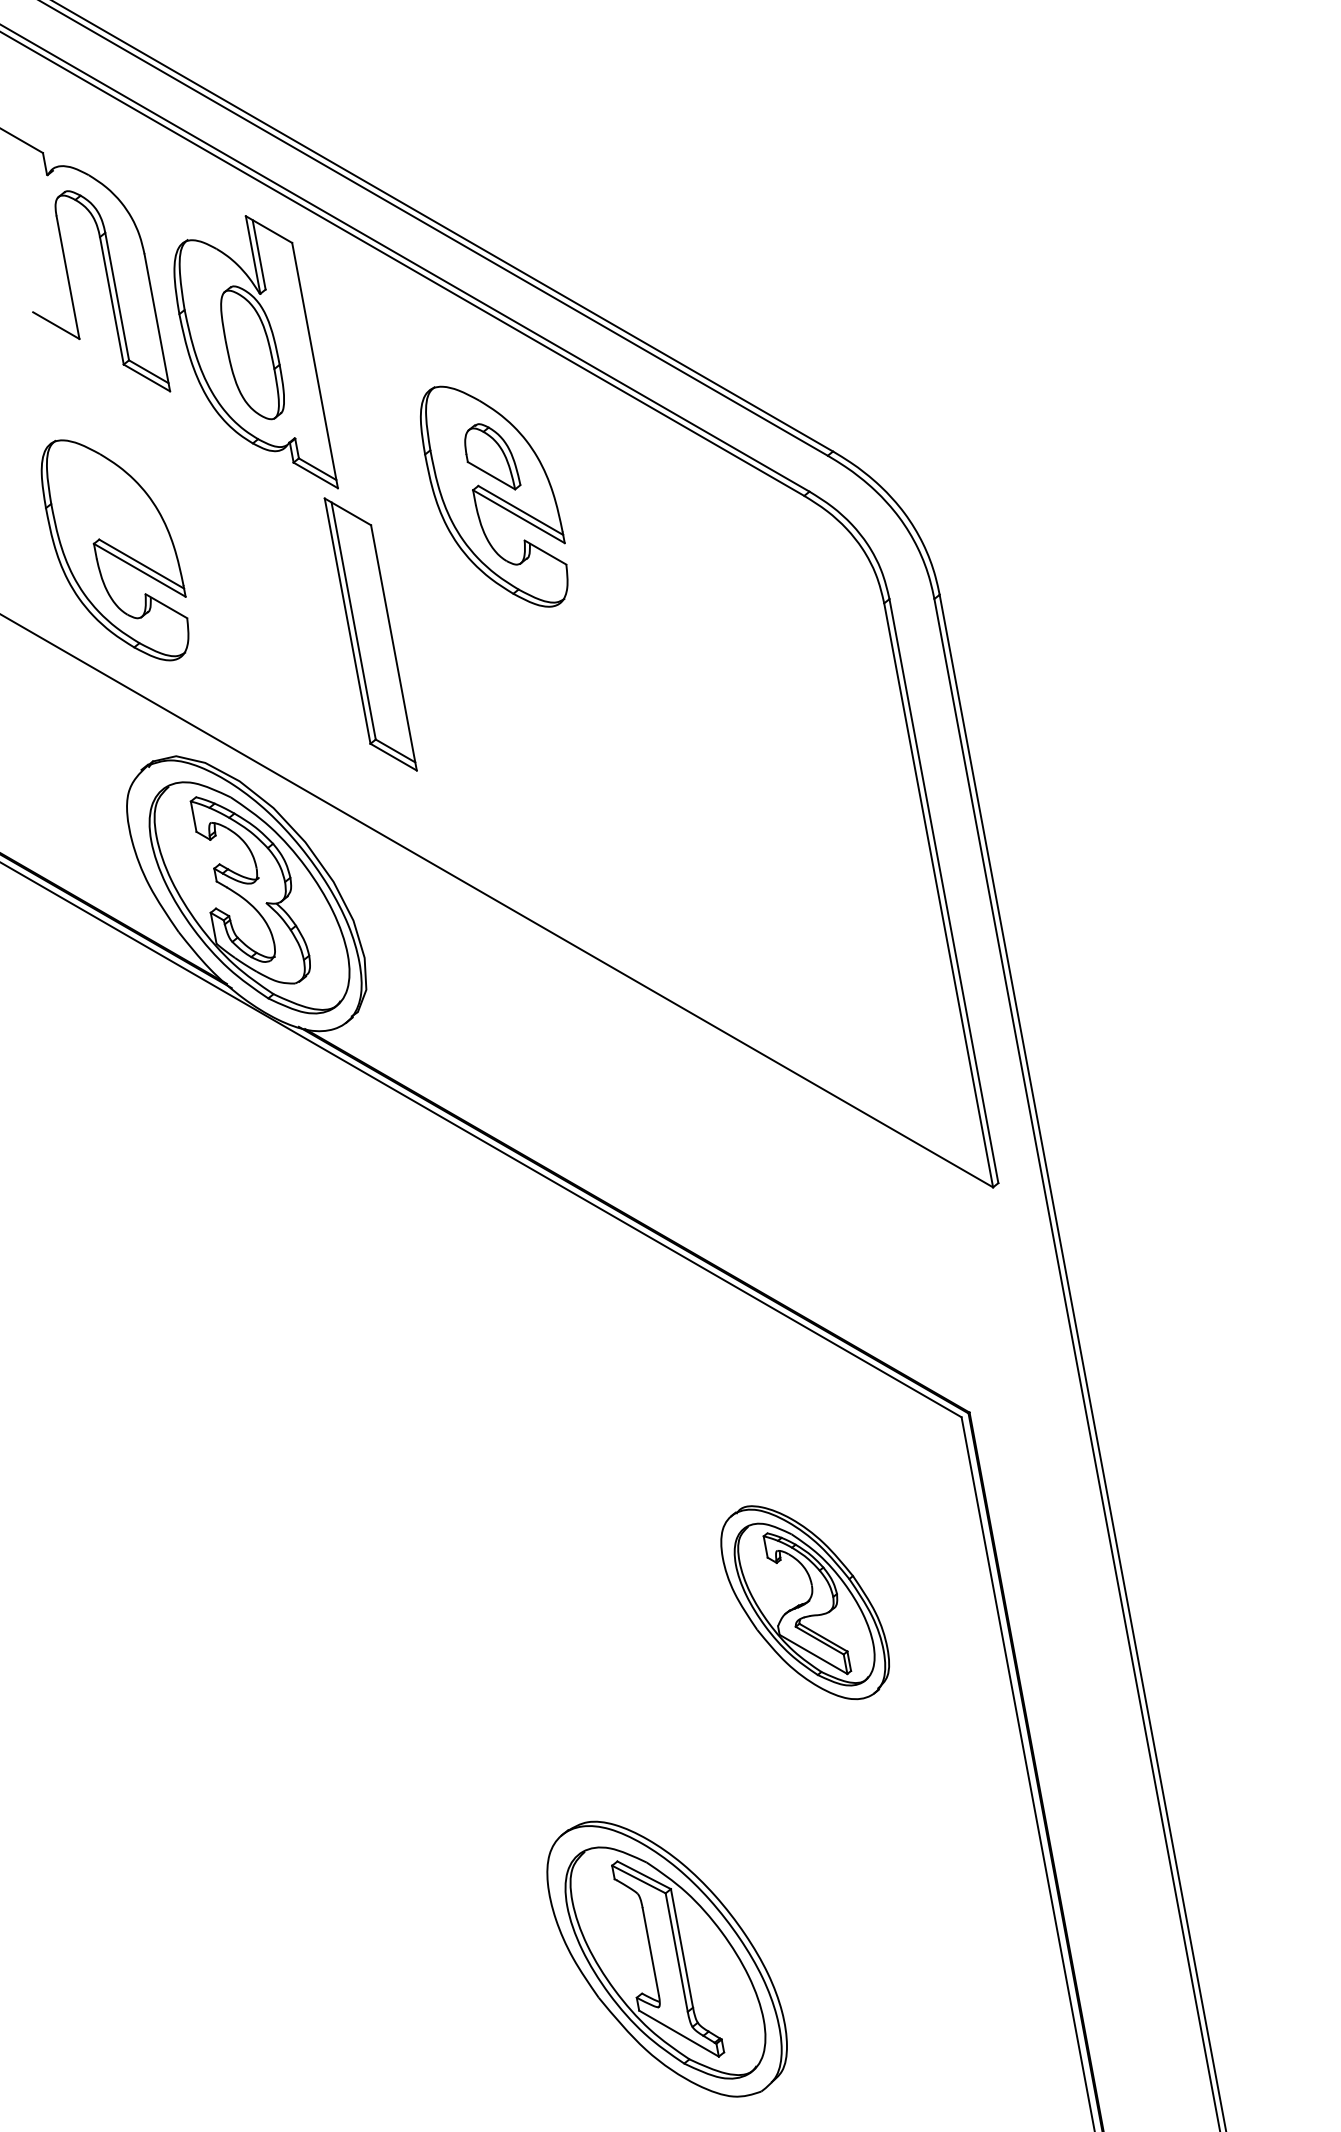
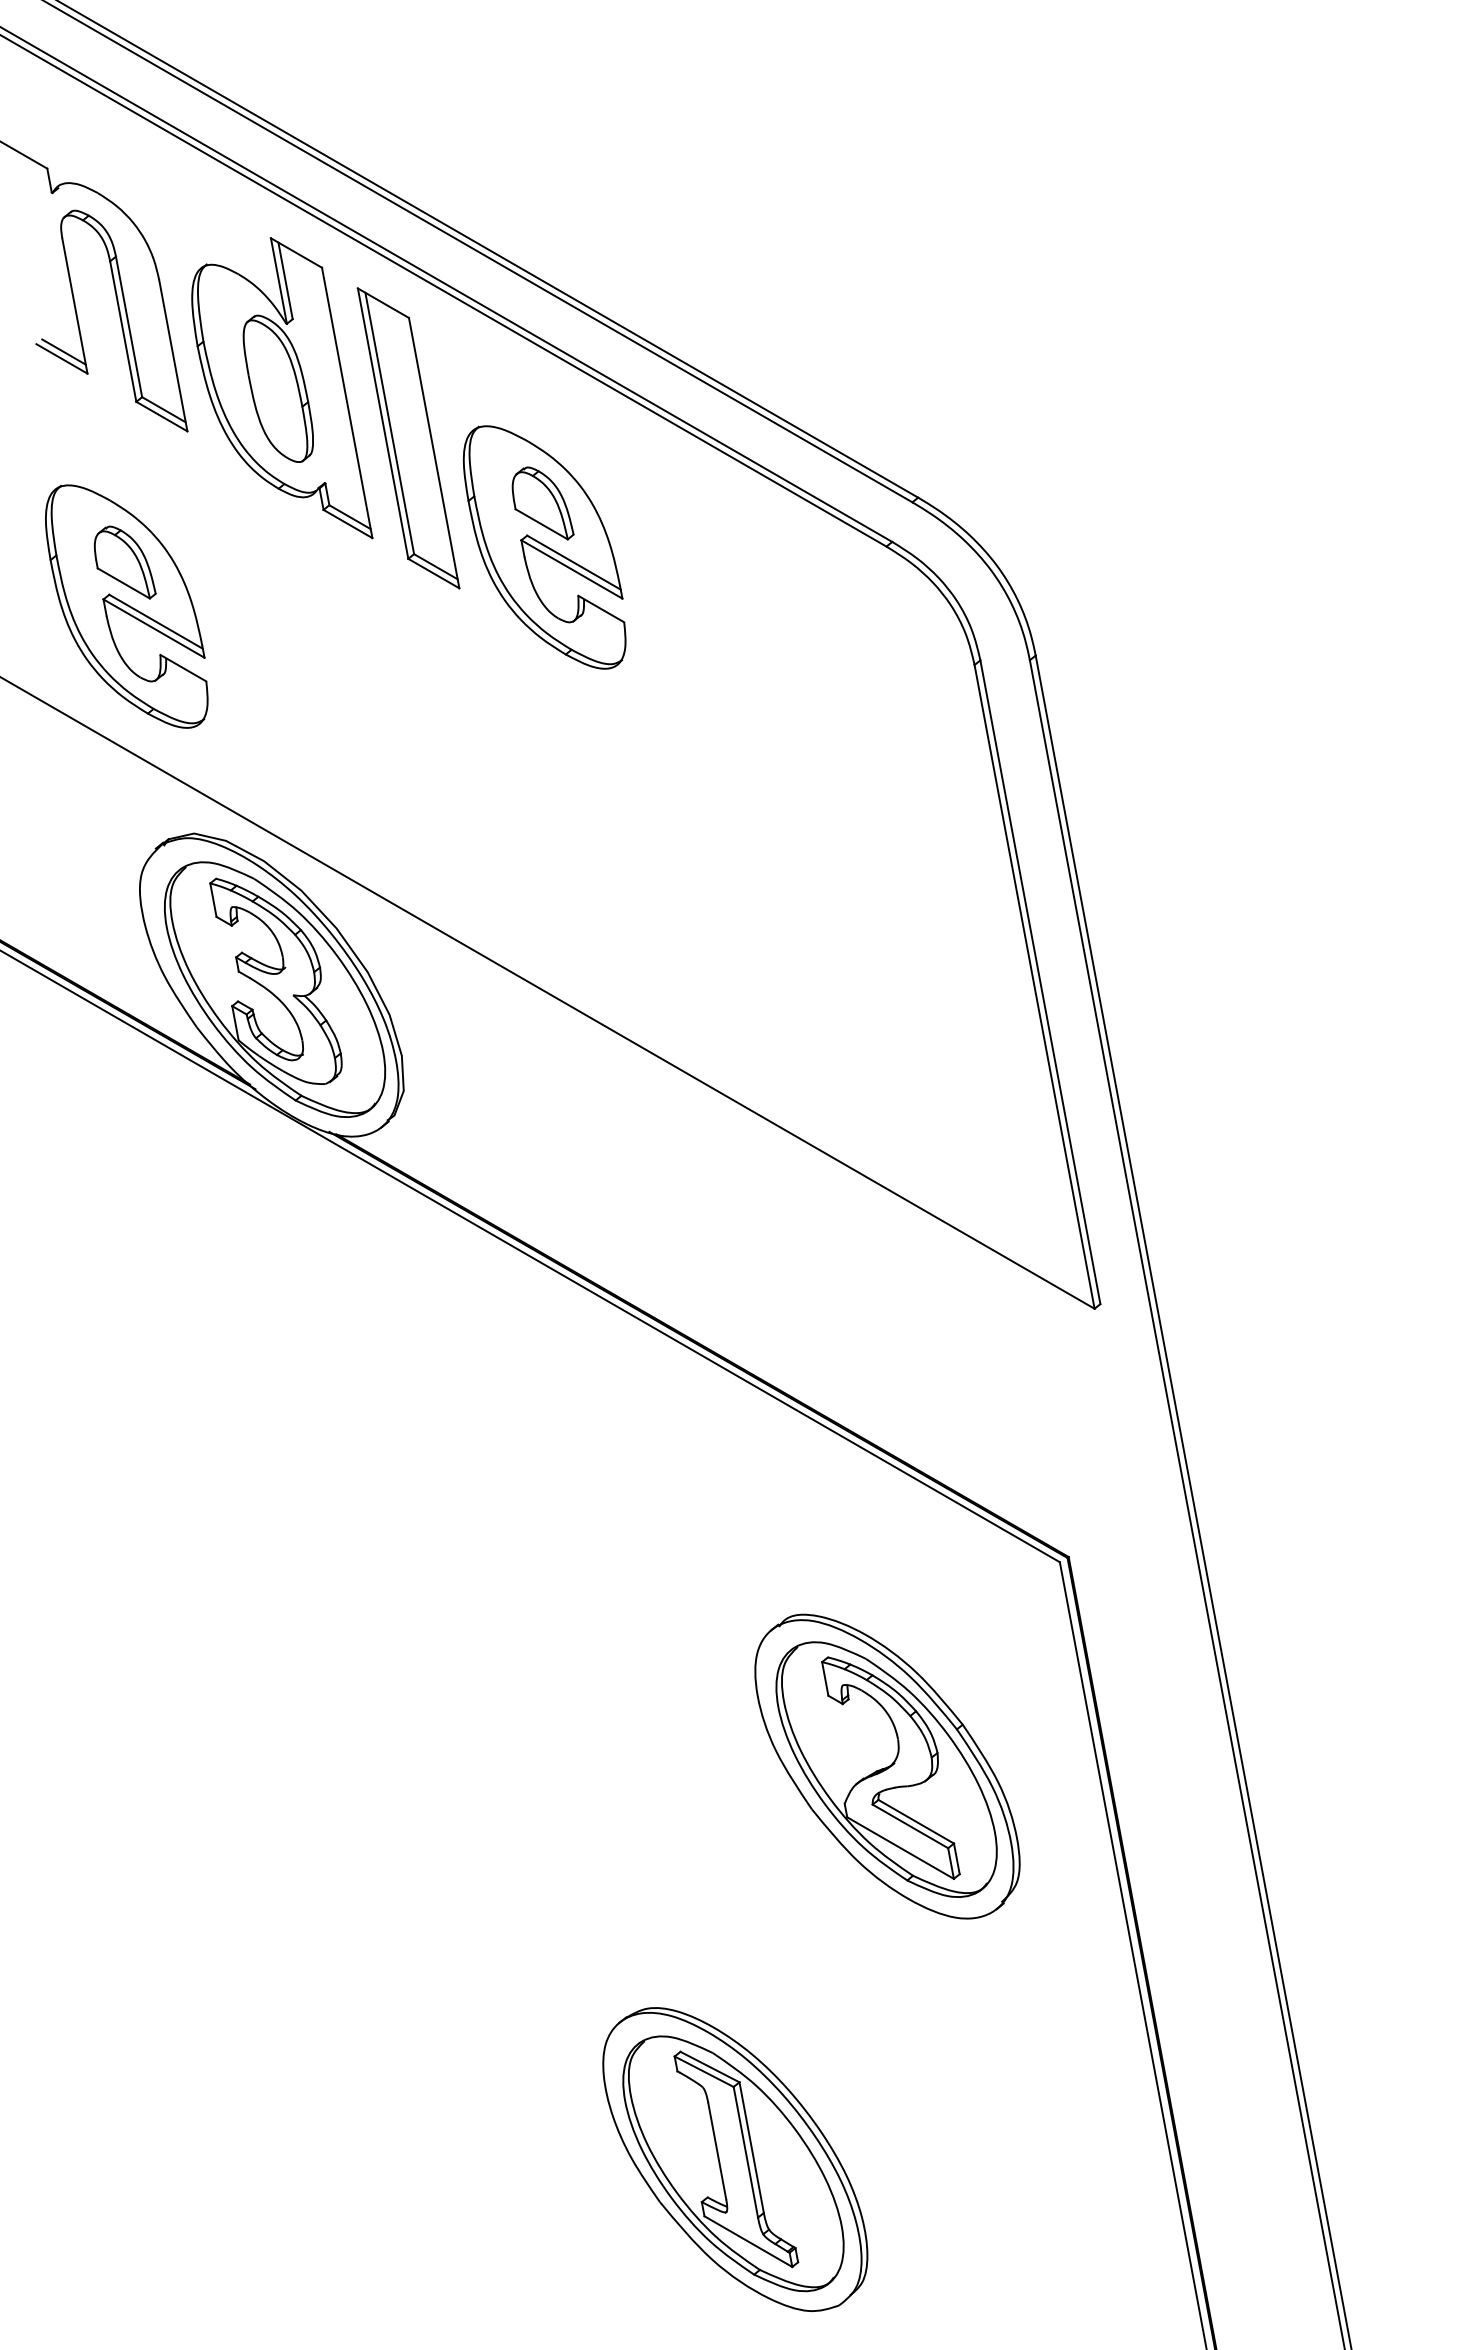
line: (57, 318) -> (63, 351), added
part: (113, 510) -> (124, 562), added
part: (370, 634) -> (408, 438), moved
part: (805, 1602) -> (887, 1766), size x1.43

